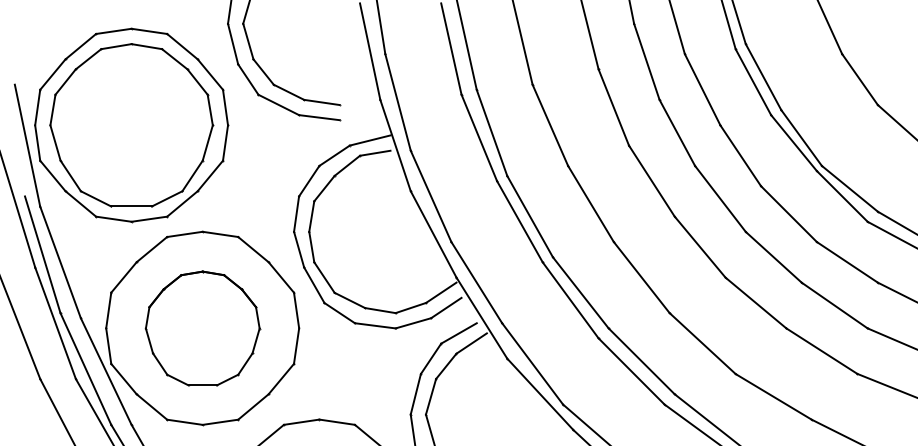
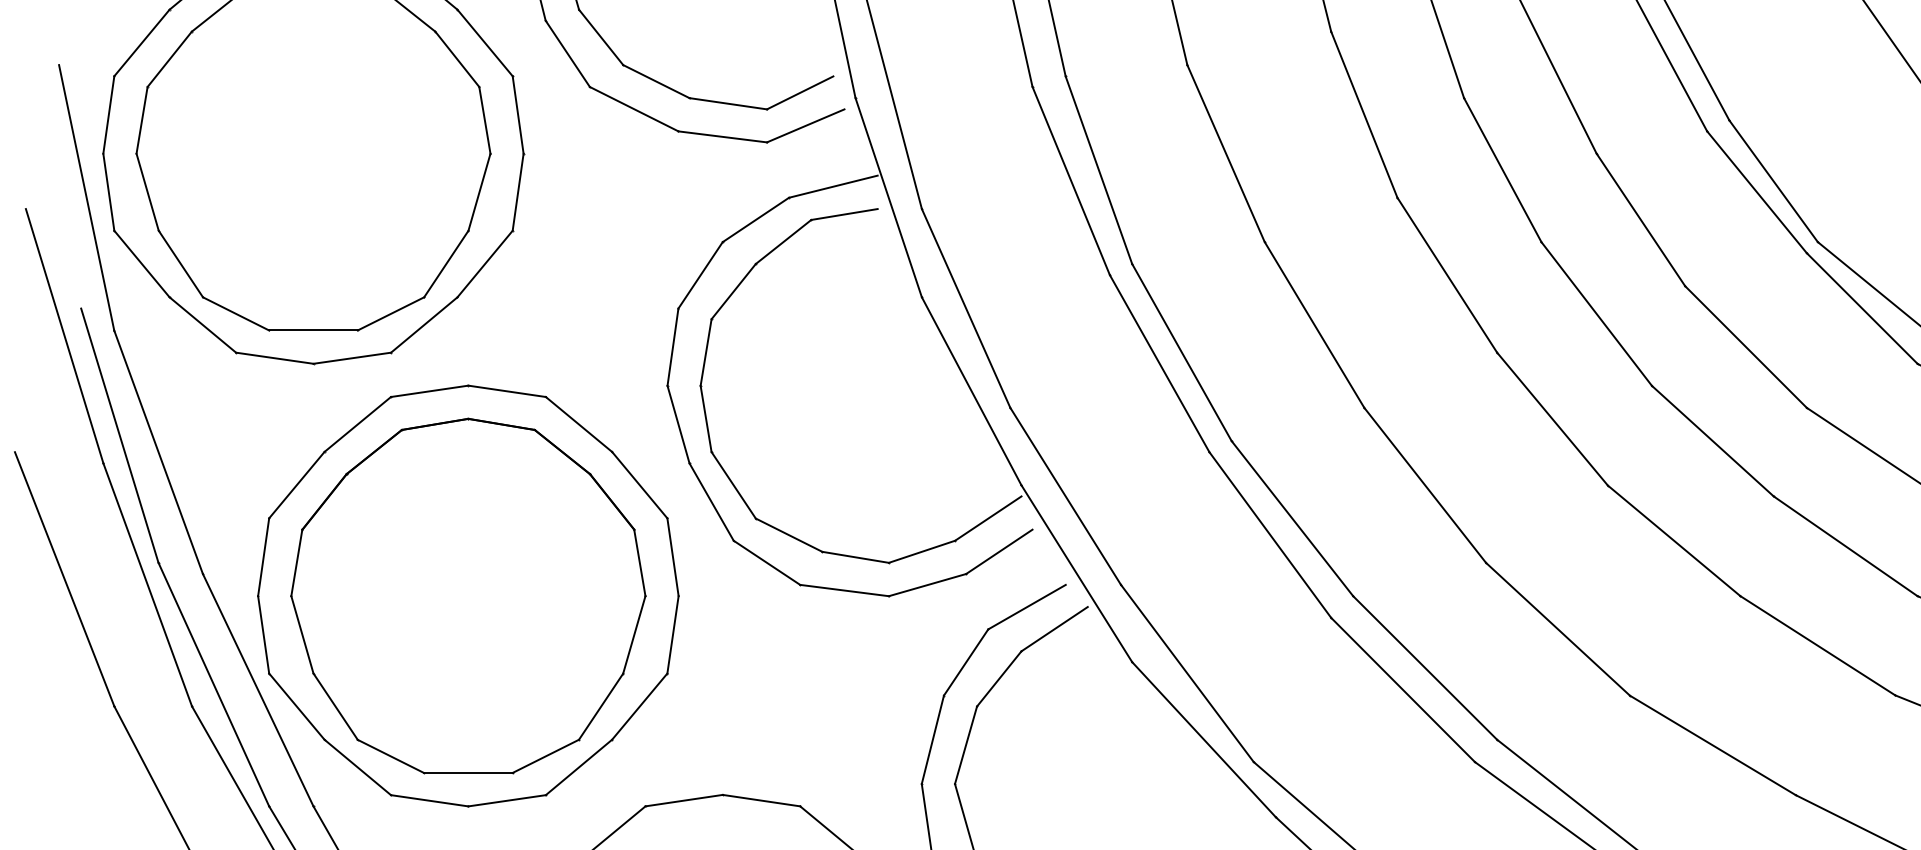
line: (354, 97) -> (799, 92), added
line: (357, 112) -> (805, 125), added
part: (202, 328) -> (467, 596), size x1.43

